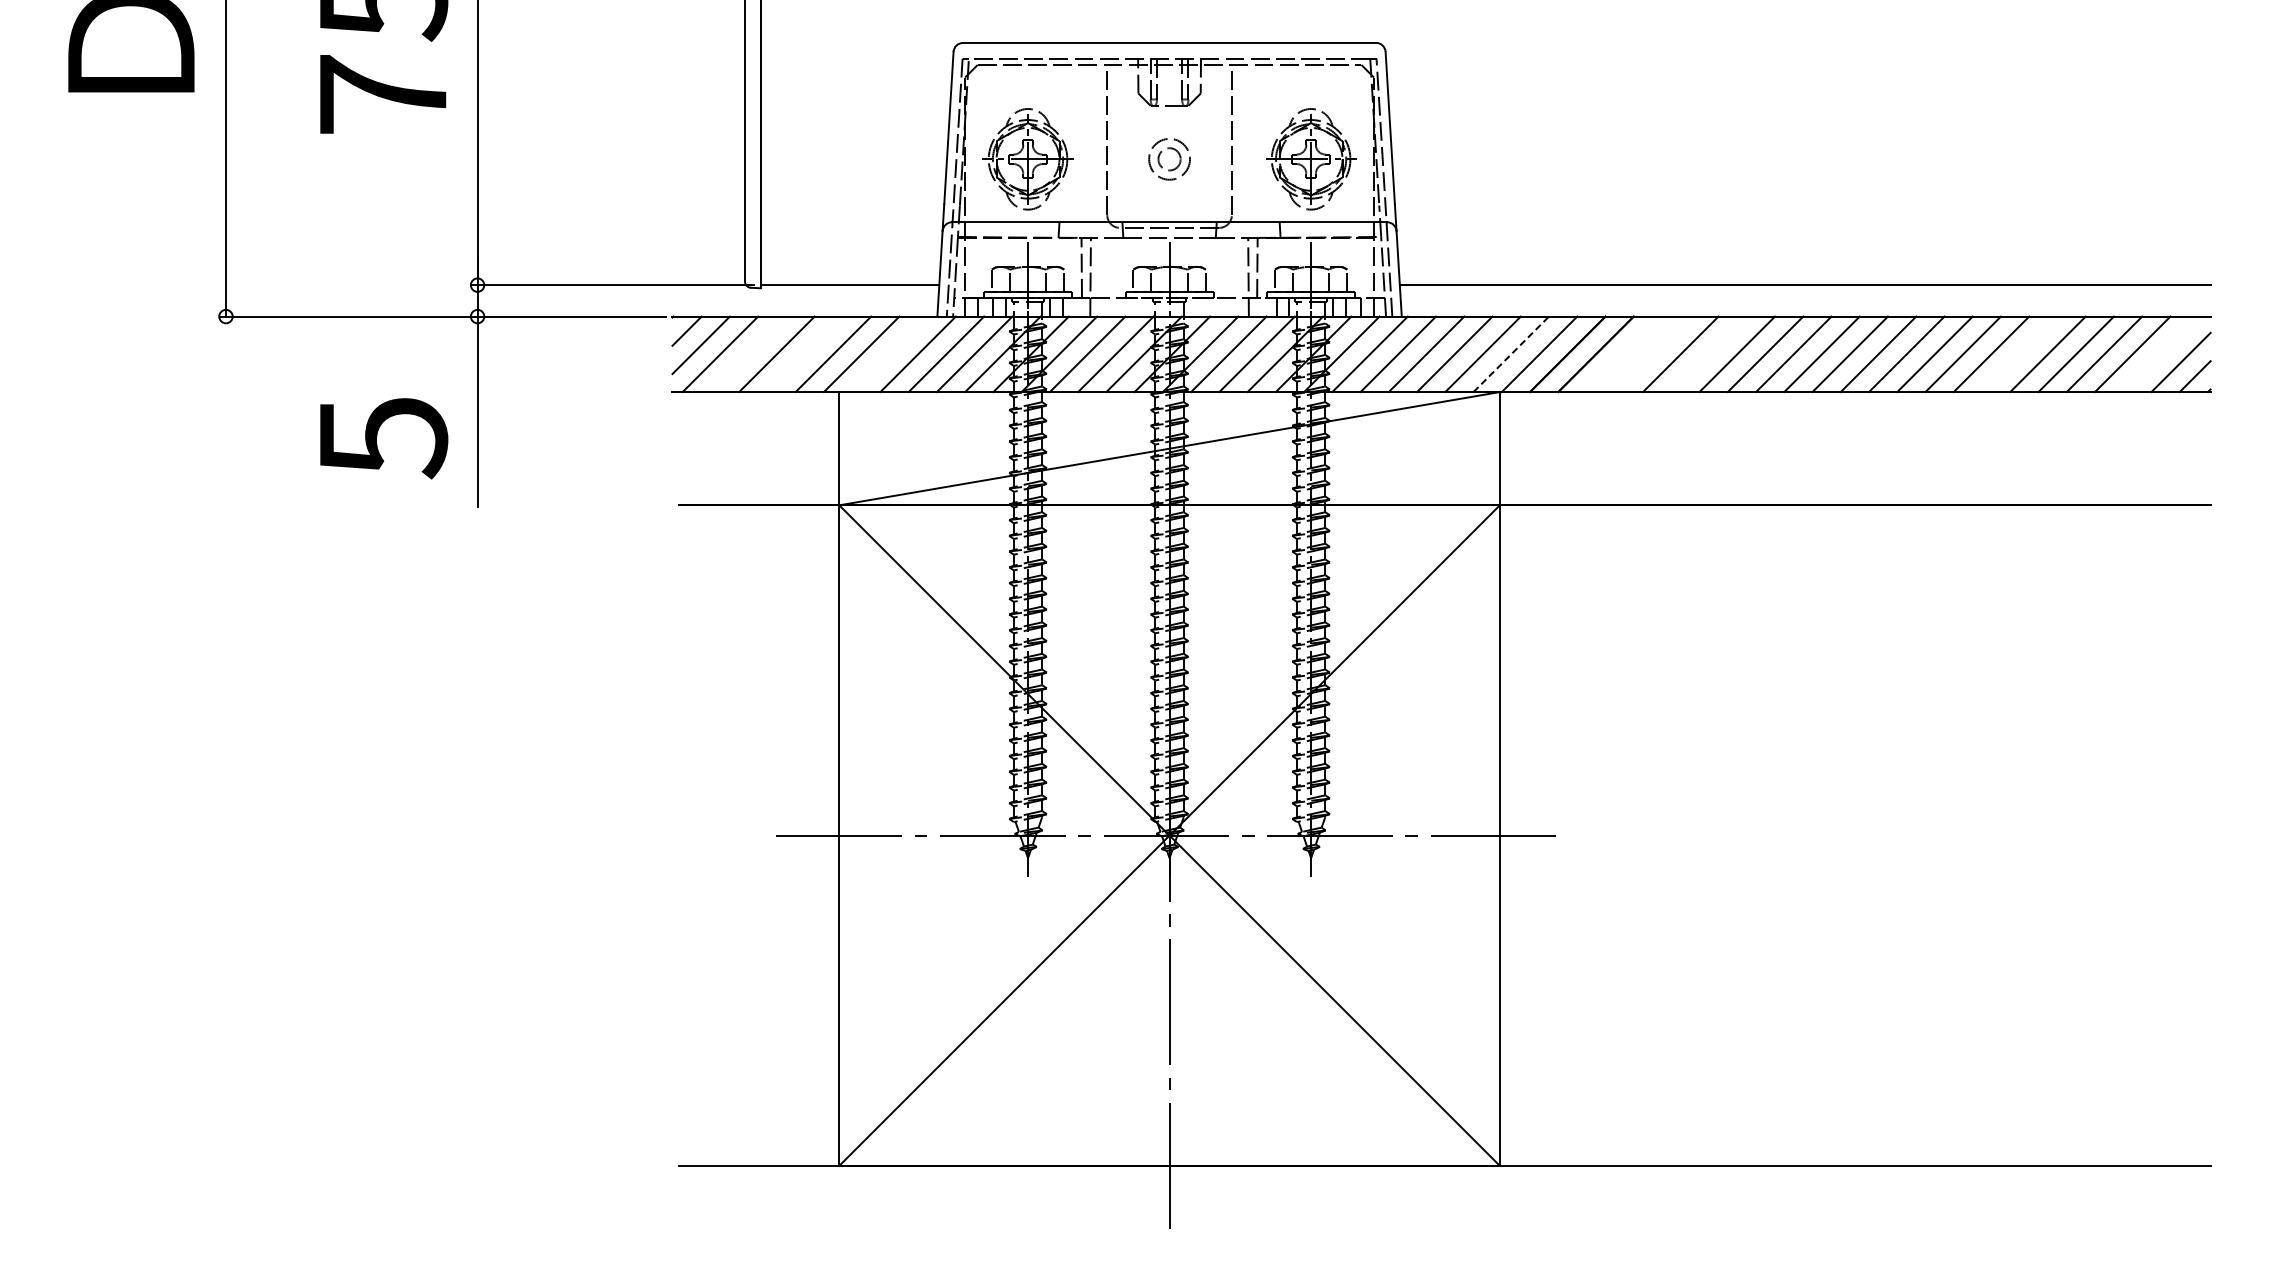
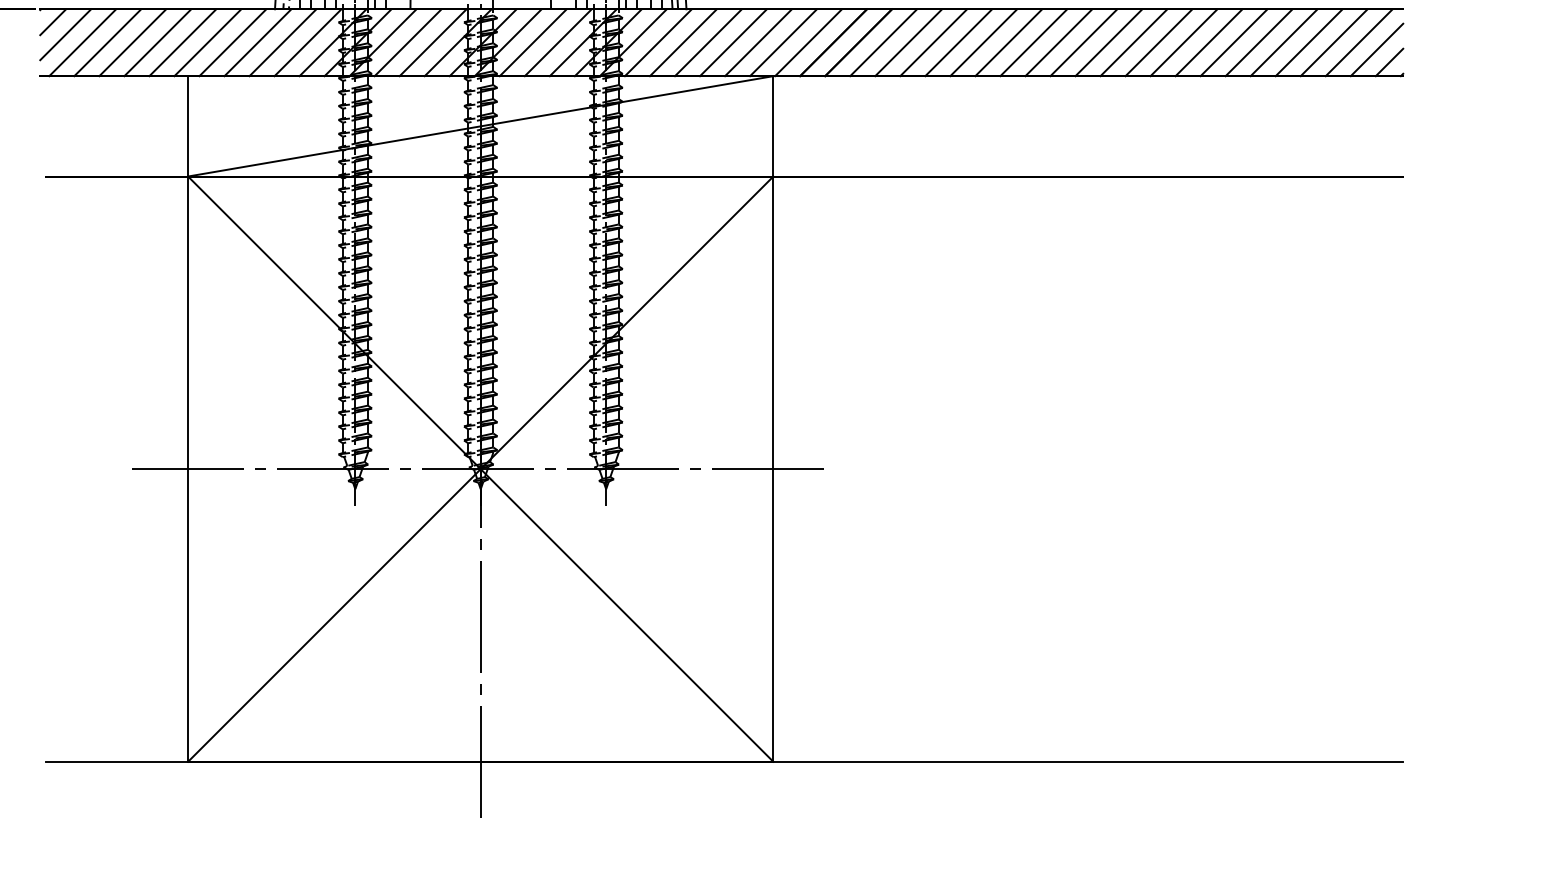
line: (1511, 353) -> (783, 41), dashed -> solid
line: (748, 354) -> (107, 42), added
line: (804, 354) -> (157, 42), added
line: (889, 354) -> (232, 42), added
line: (1624, 354) -> (883, 42), added
line: (1652, 354) -> (908, 42), added
line: (1708, 354) -> (958, 42), added
line: (2019, 354) -> (1233, 42), added
line: (2160, 354) -> (1358, 42), added

